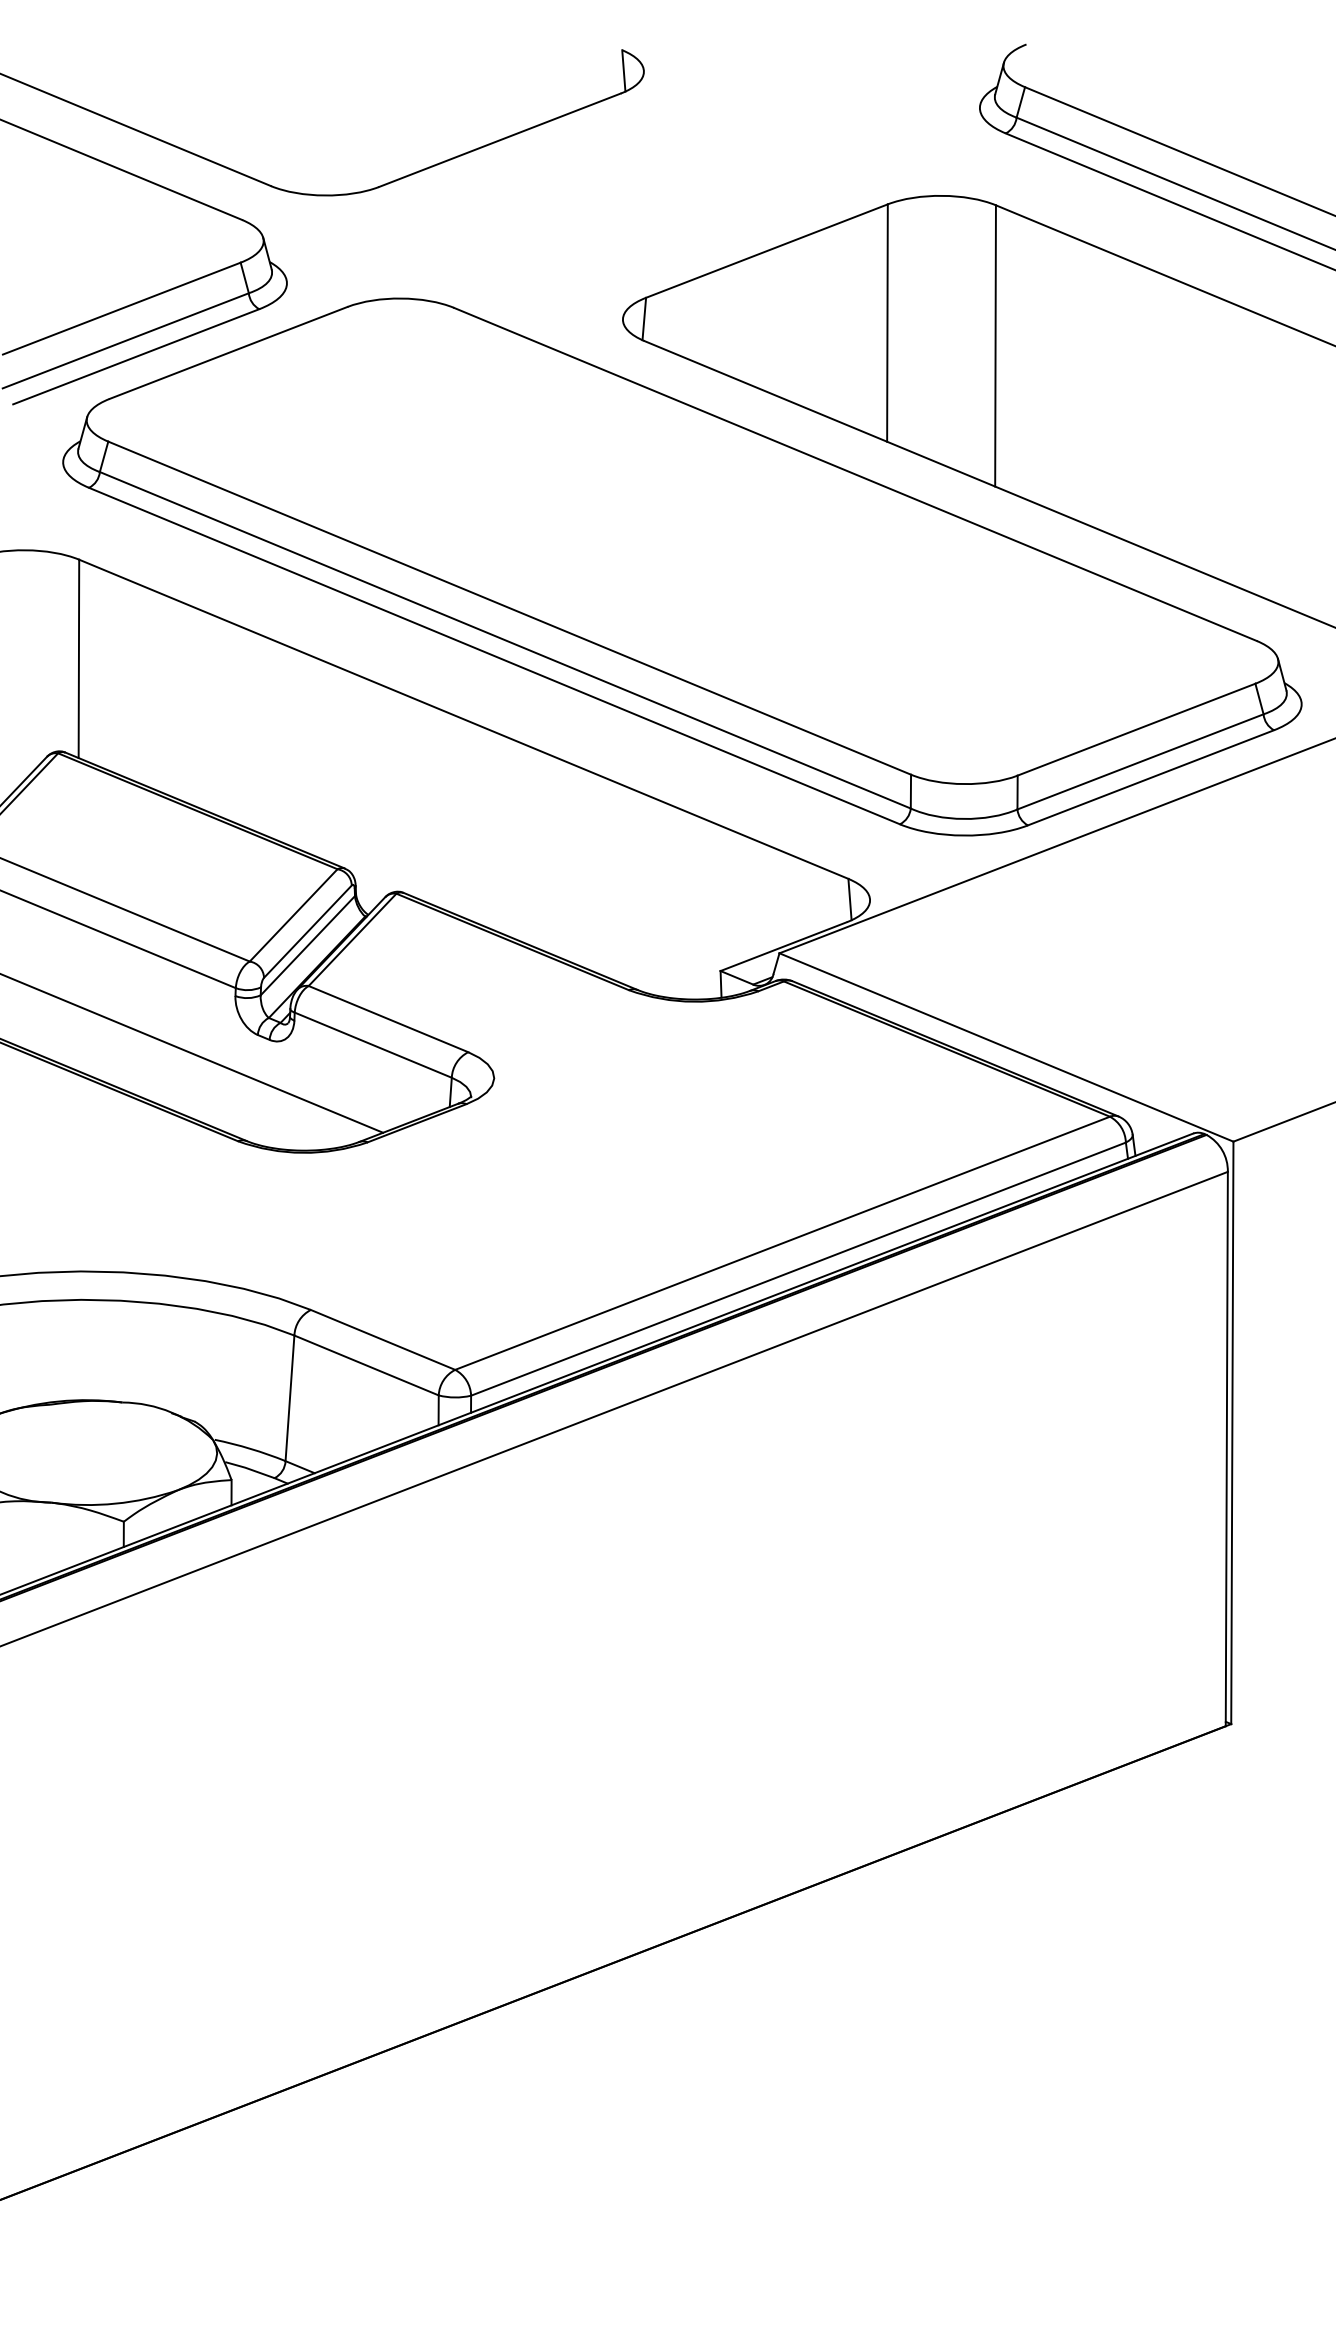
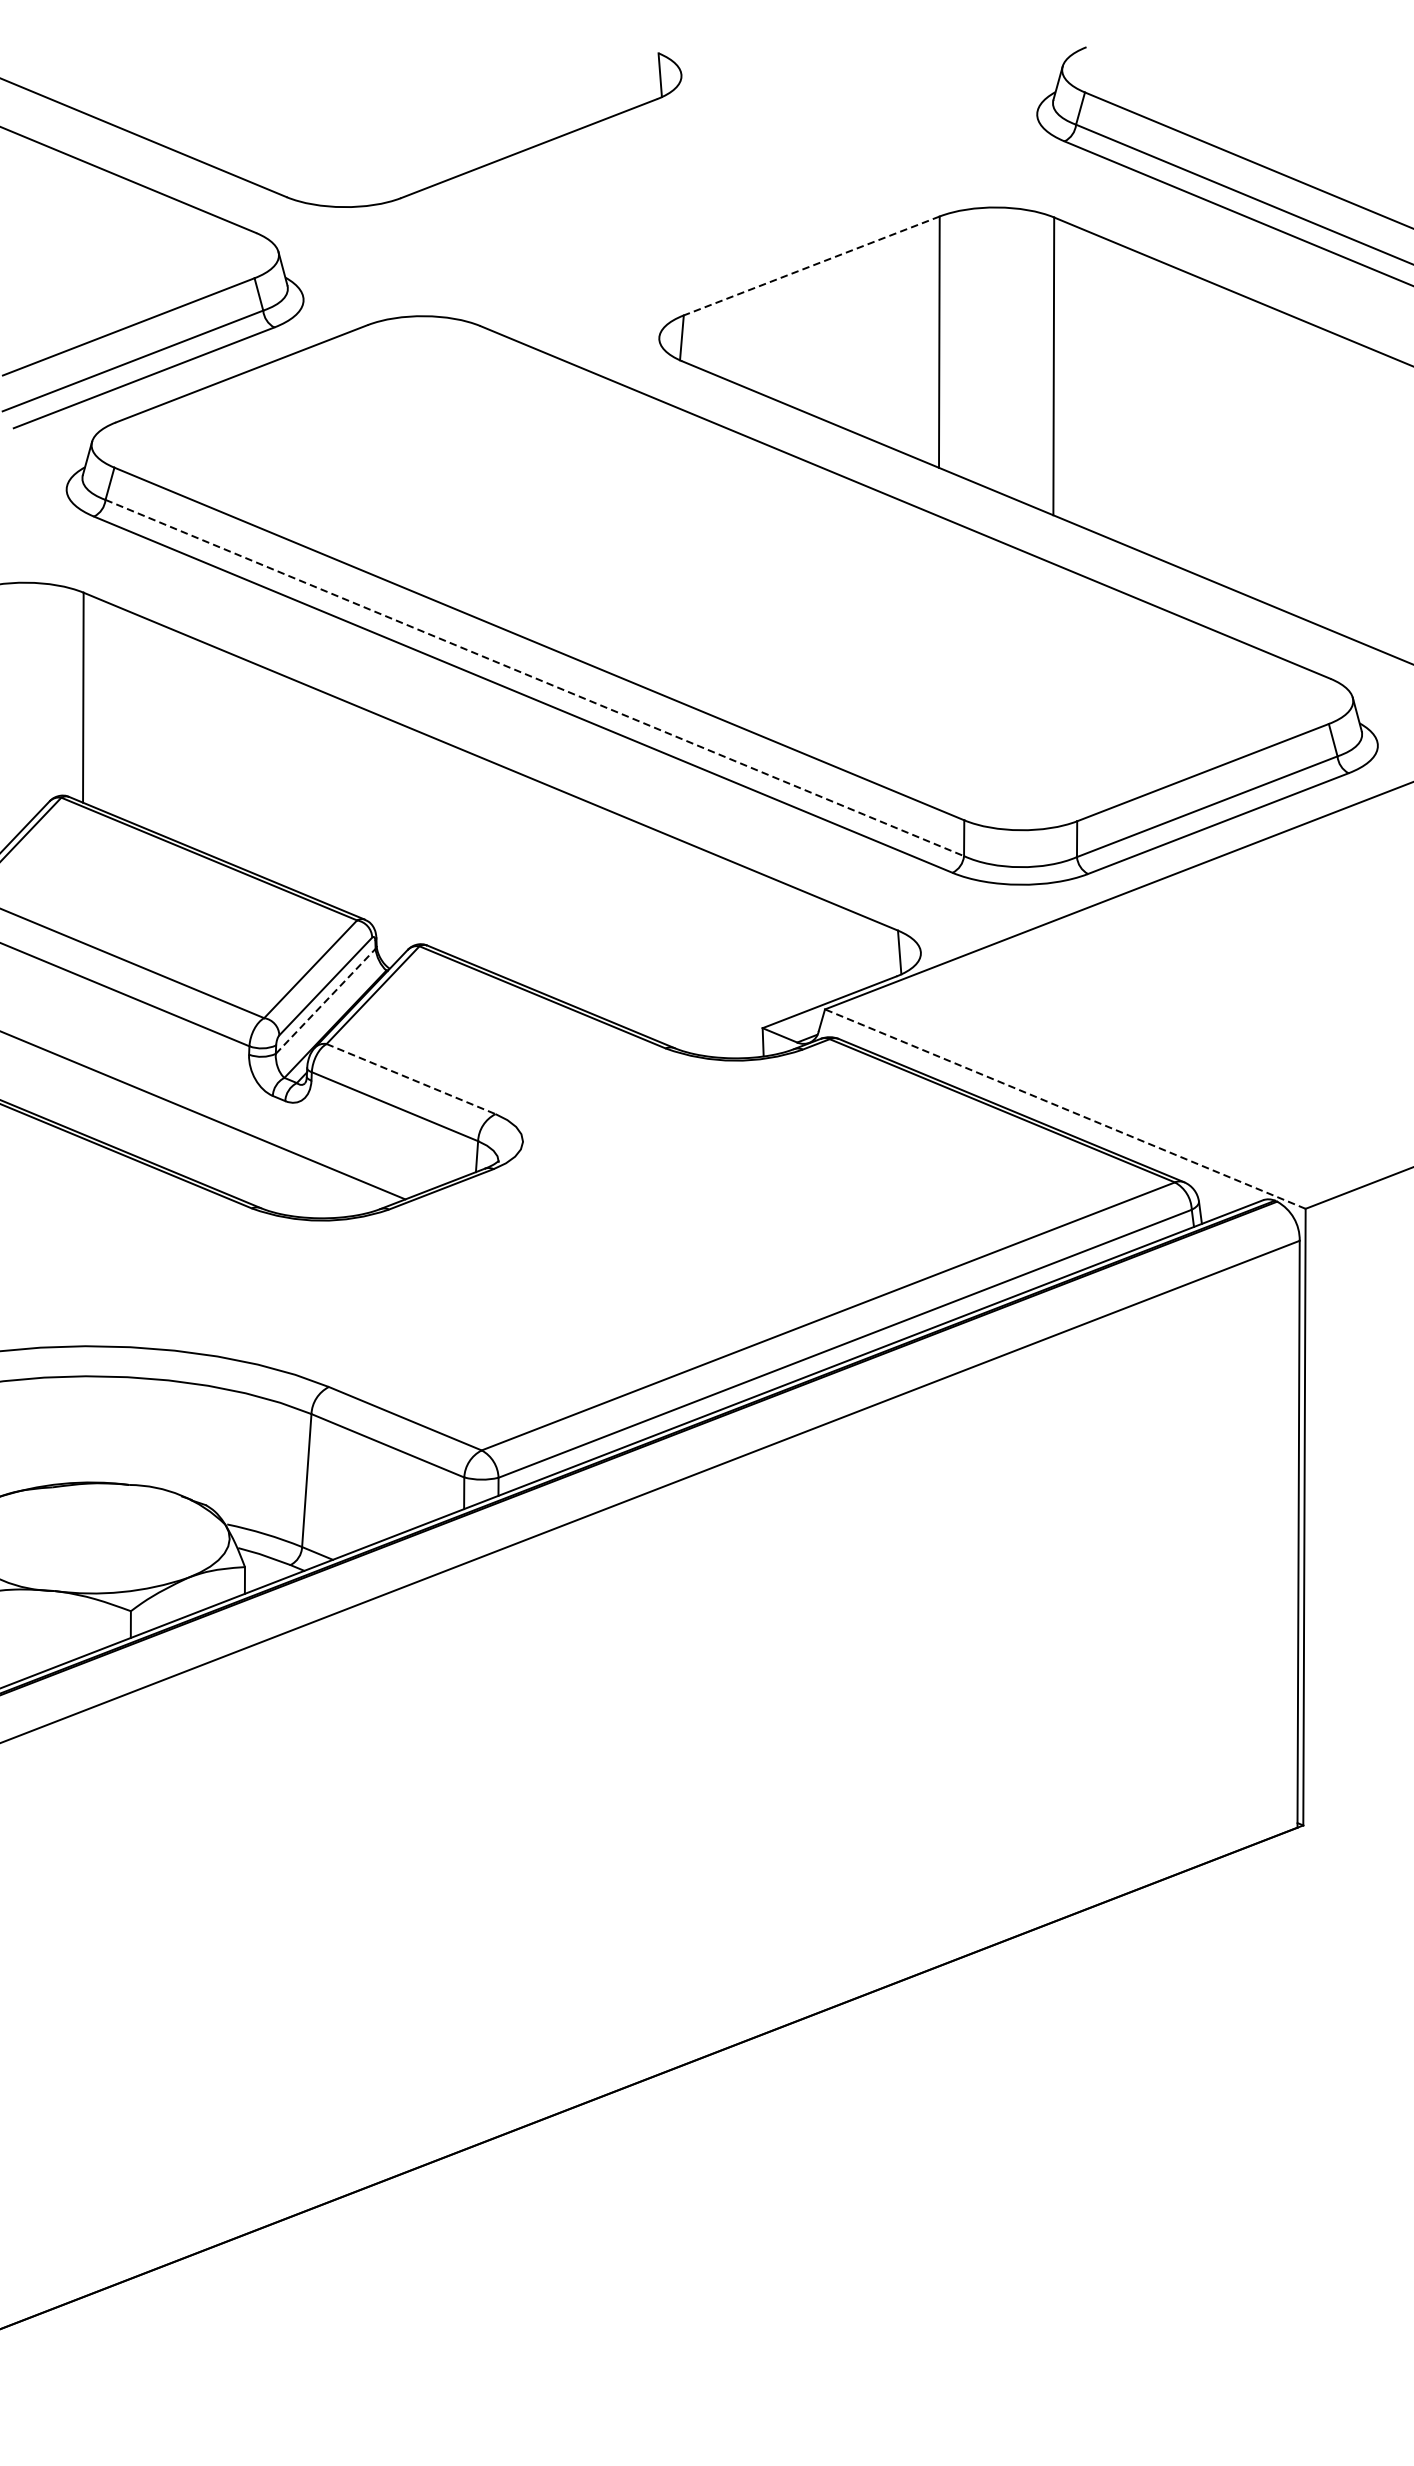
line: (766, 251) -> (811, 266), solid -> dashed
line: (505, 640) -> (534, 678), solid -> dashed
line: (308, 945) -> (326, 1001), solid -> dashed
line: (388, 1019) -> (411, 1079), solid -> dashed
line: (1006, 1047) -> (1065, 1109), solid -> dashed

